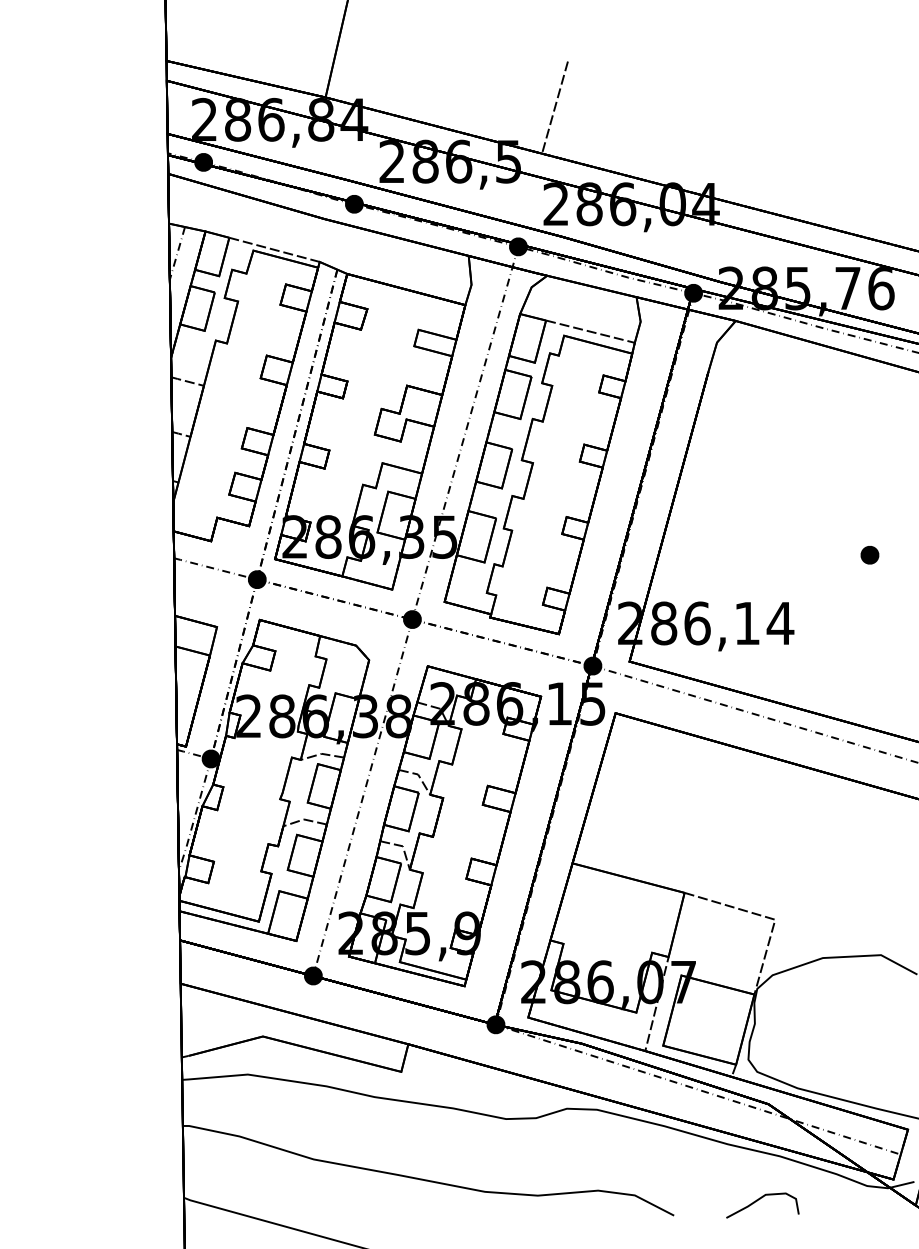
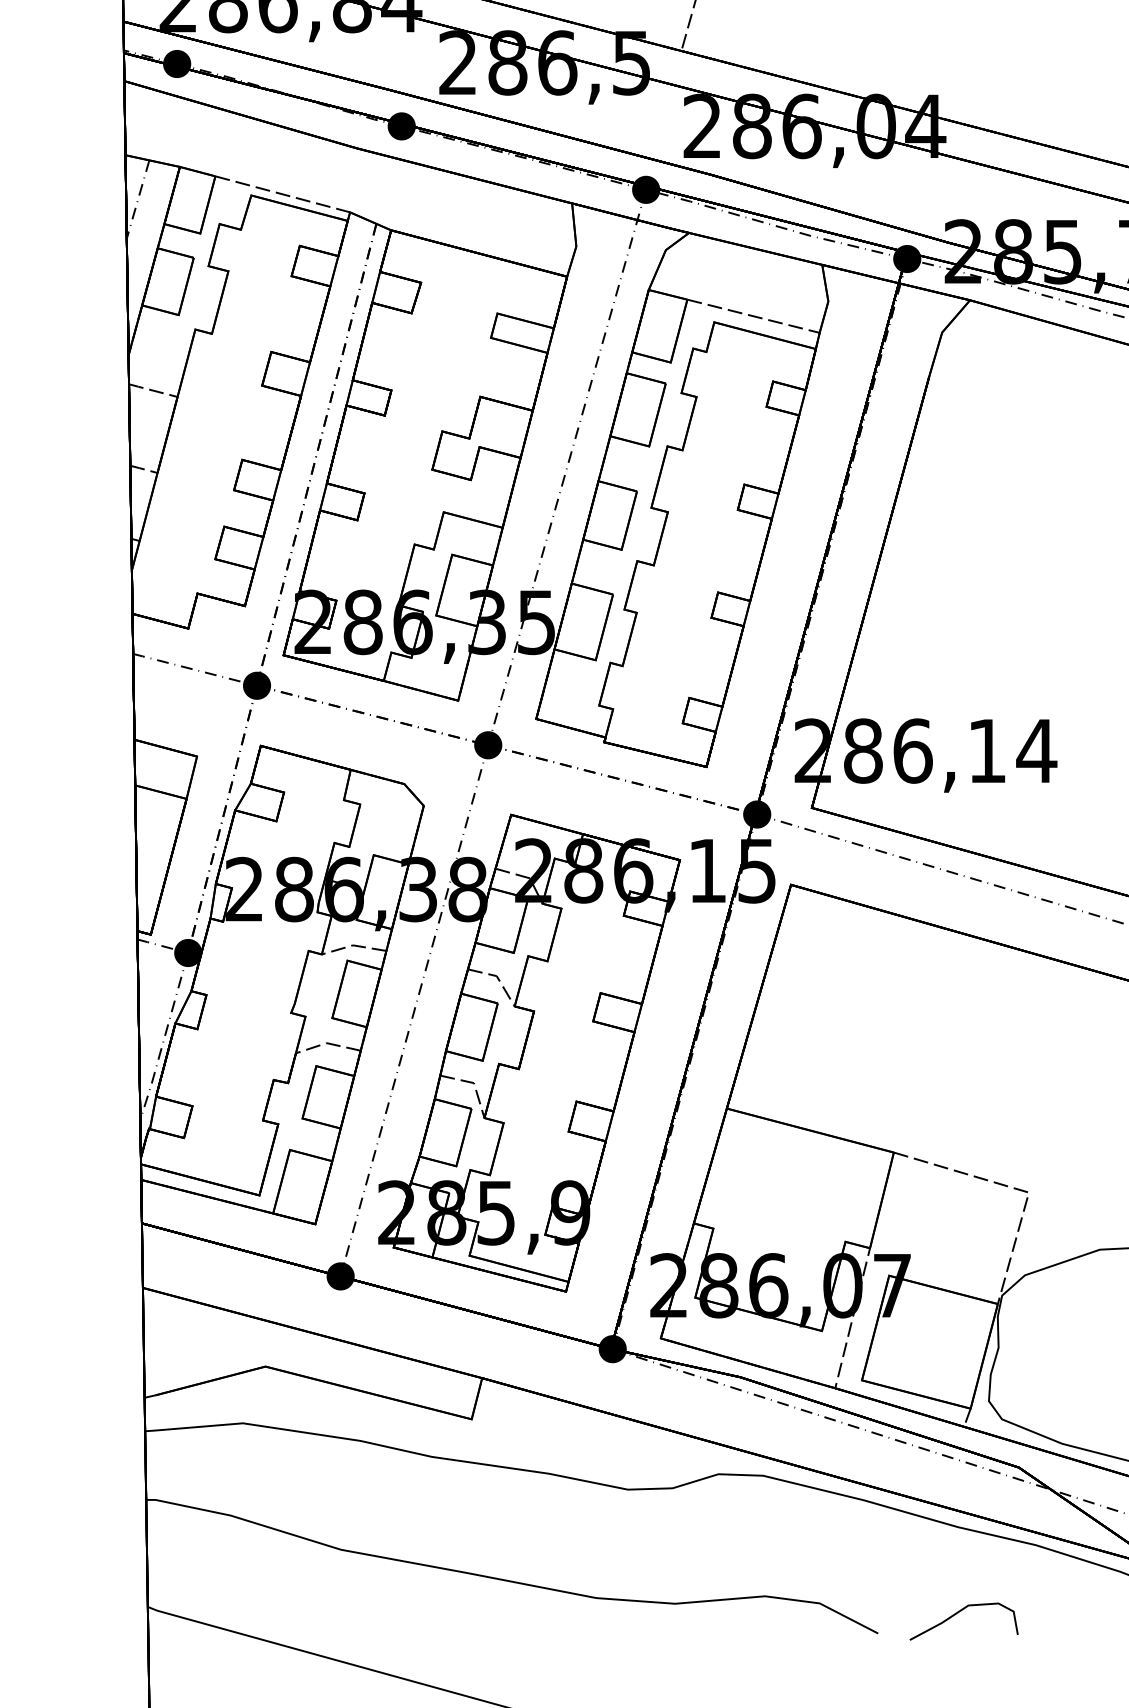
curve: (760, 1199) -> (960, 1612), moved

